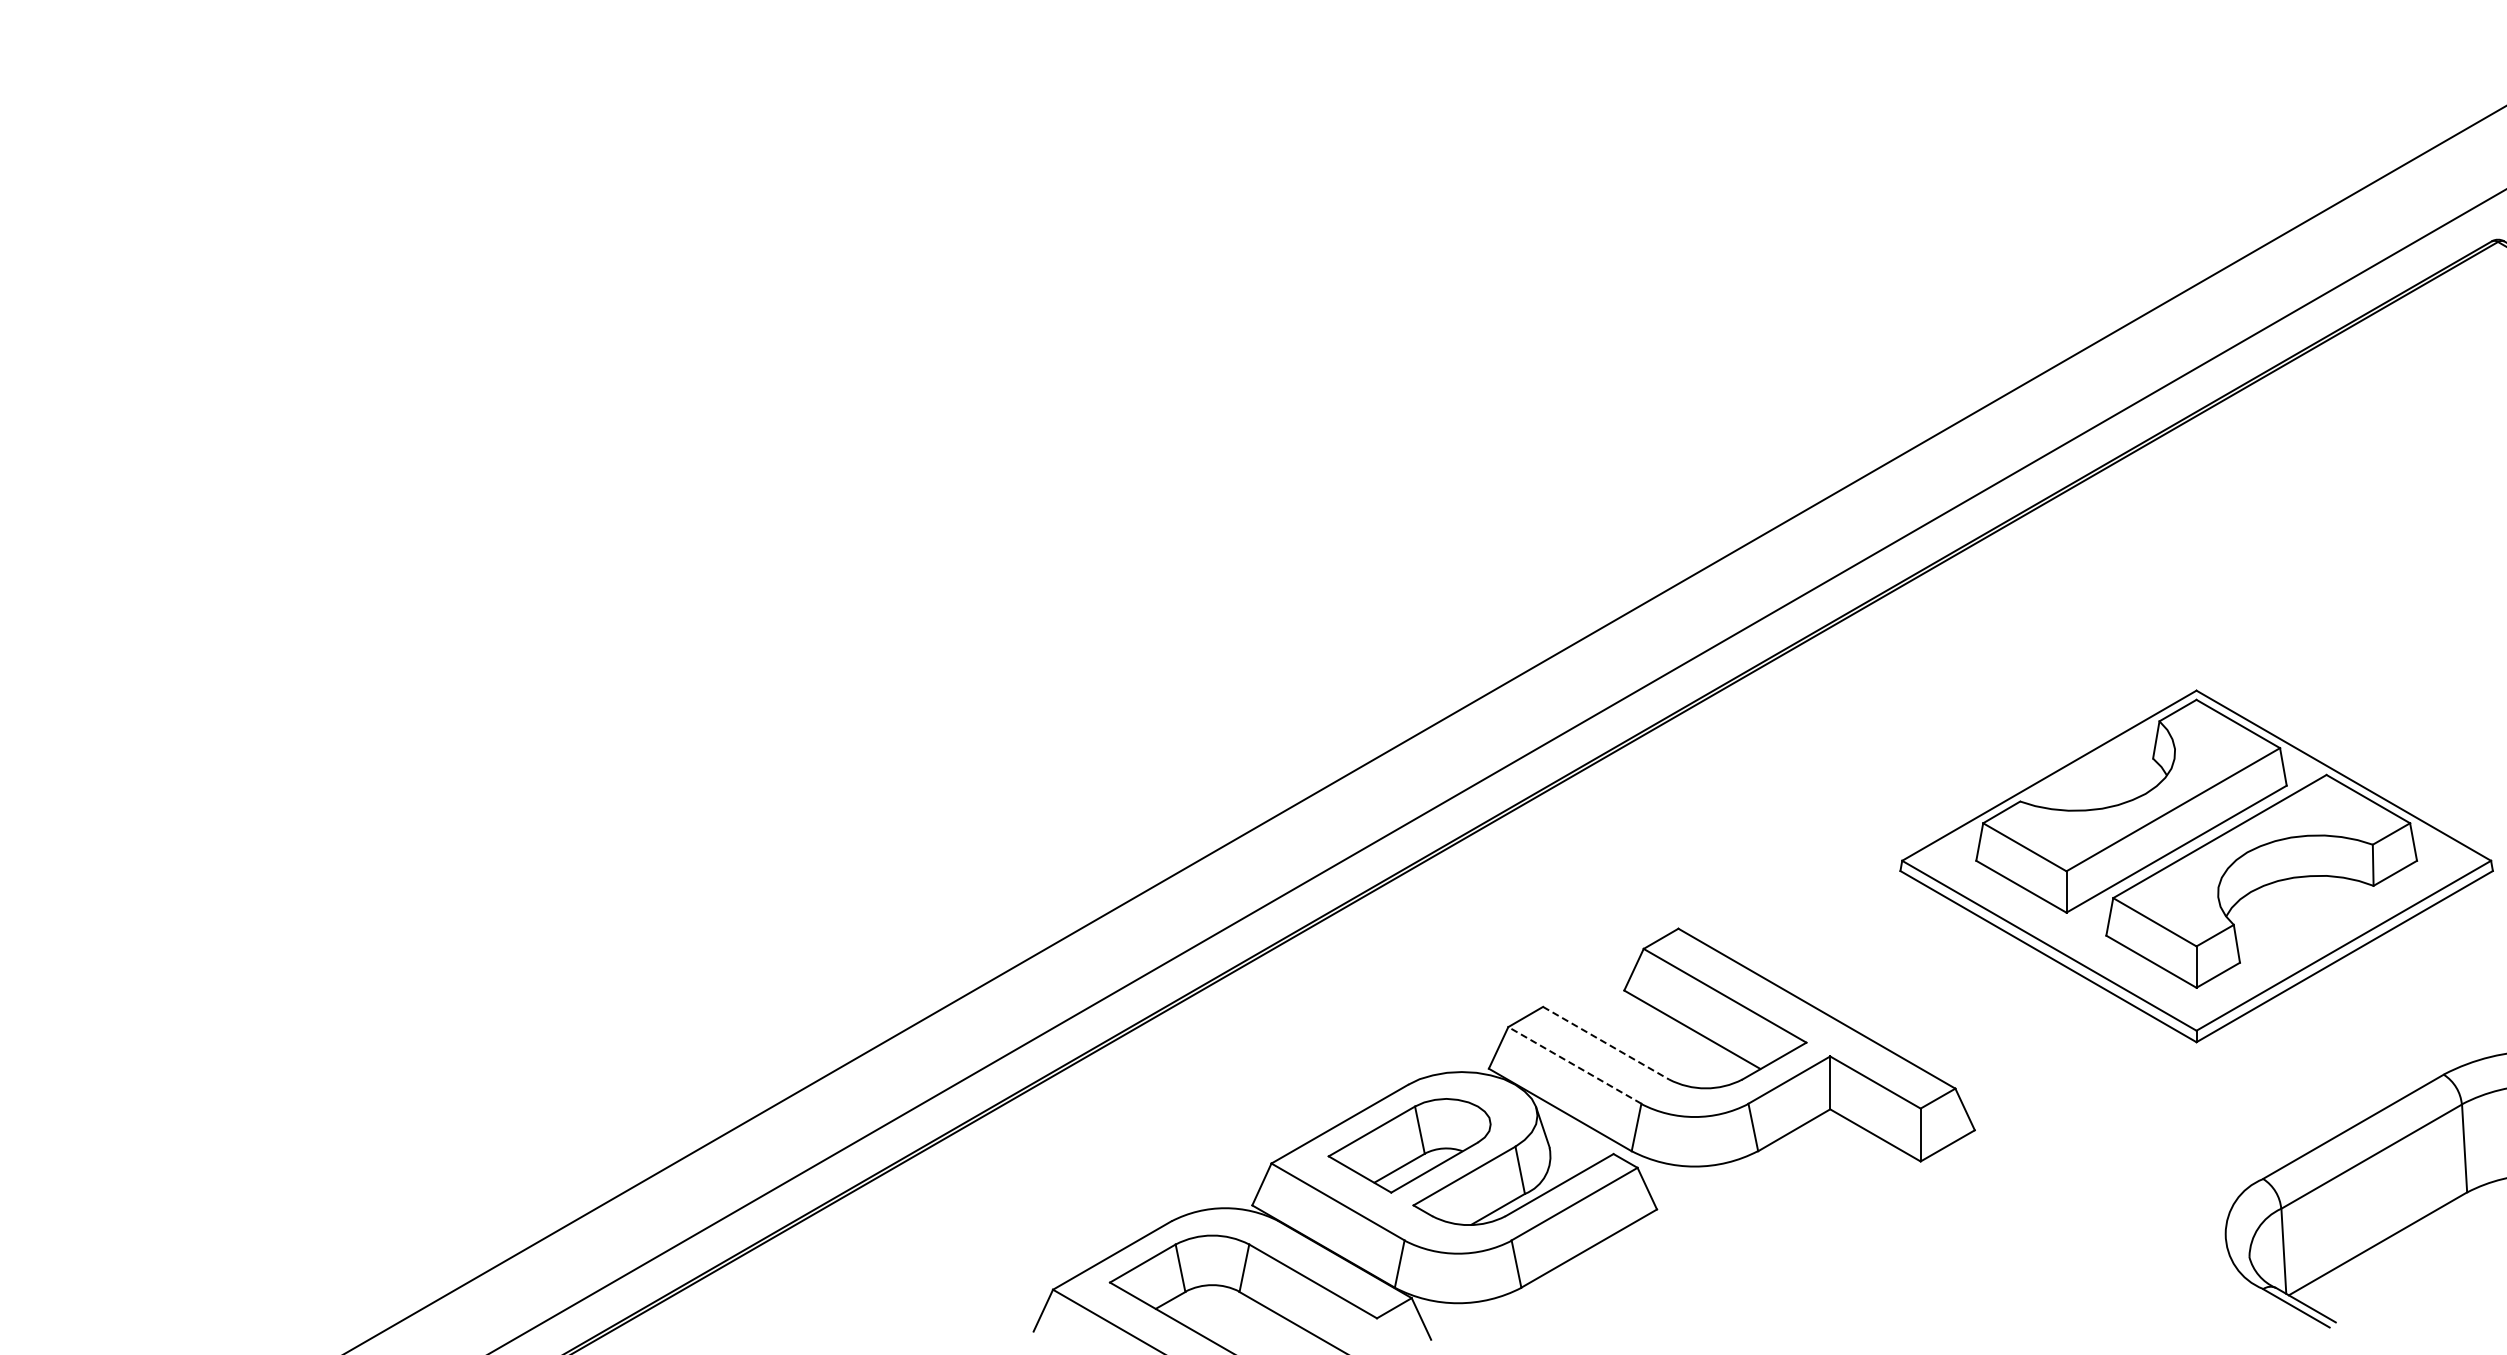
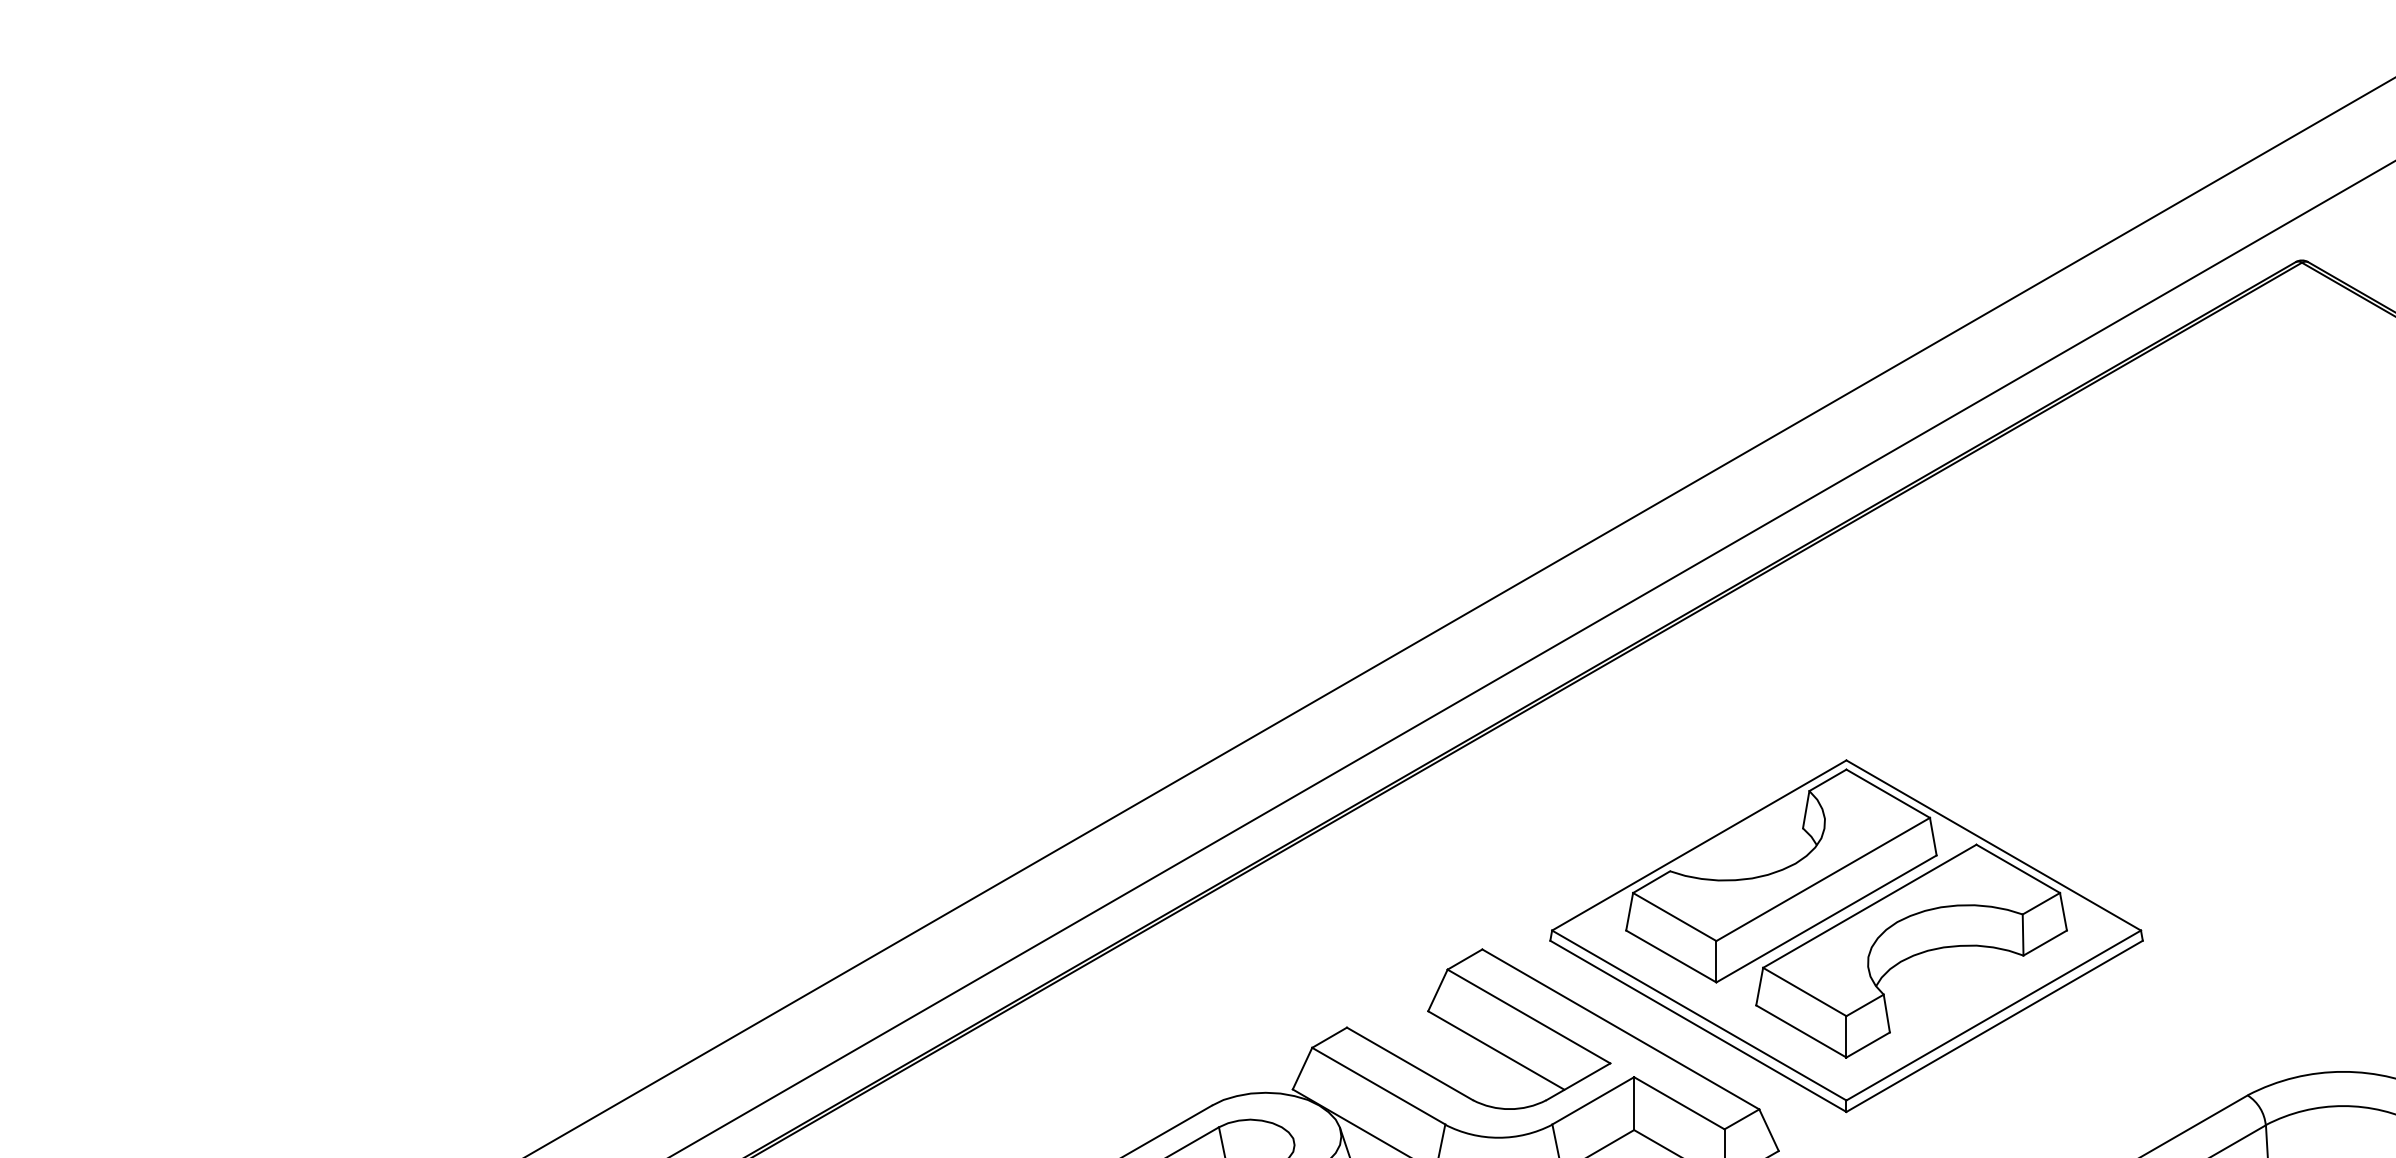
part: (2196, 866) -> (1846, 936), moved
line: (1606, 1043) -> (1410, 1064), dashed -> solid
line: (1574, 1065) -> (1378, 1086), dashed -> solid

